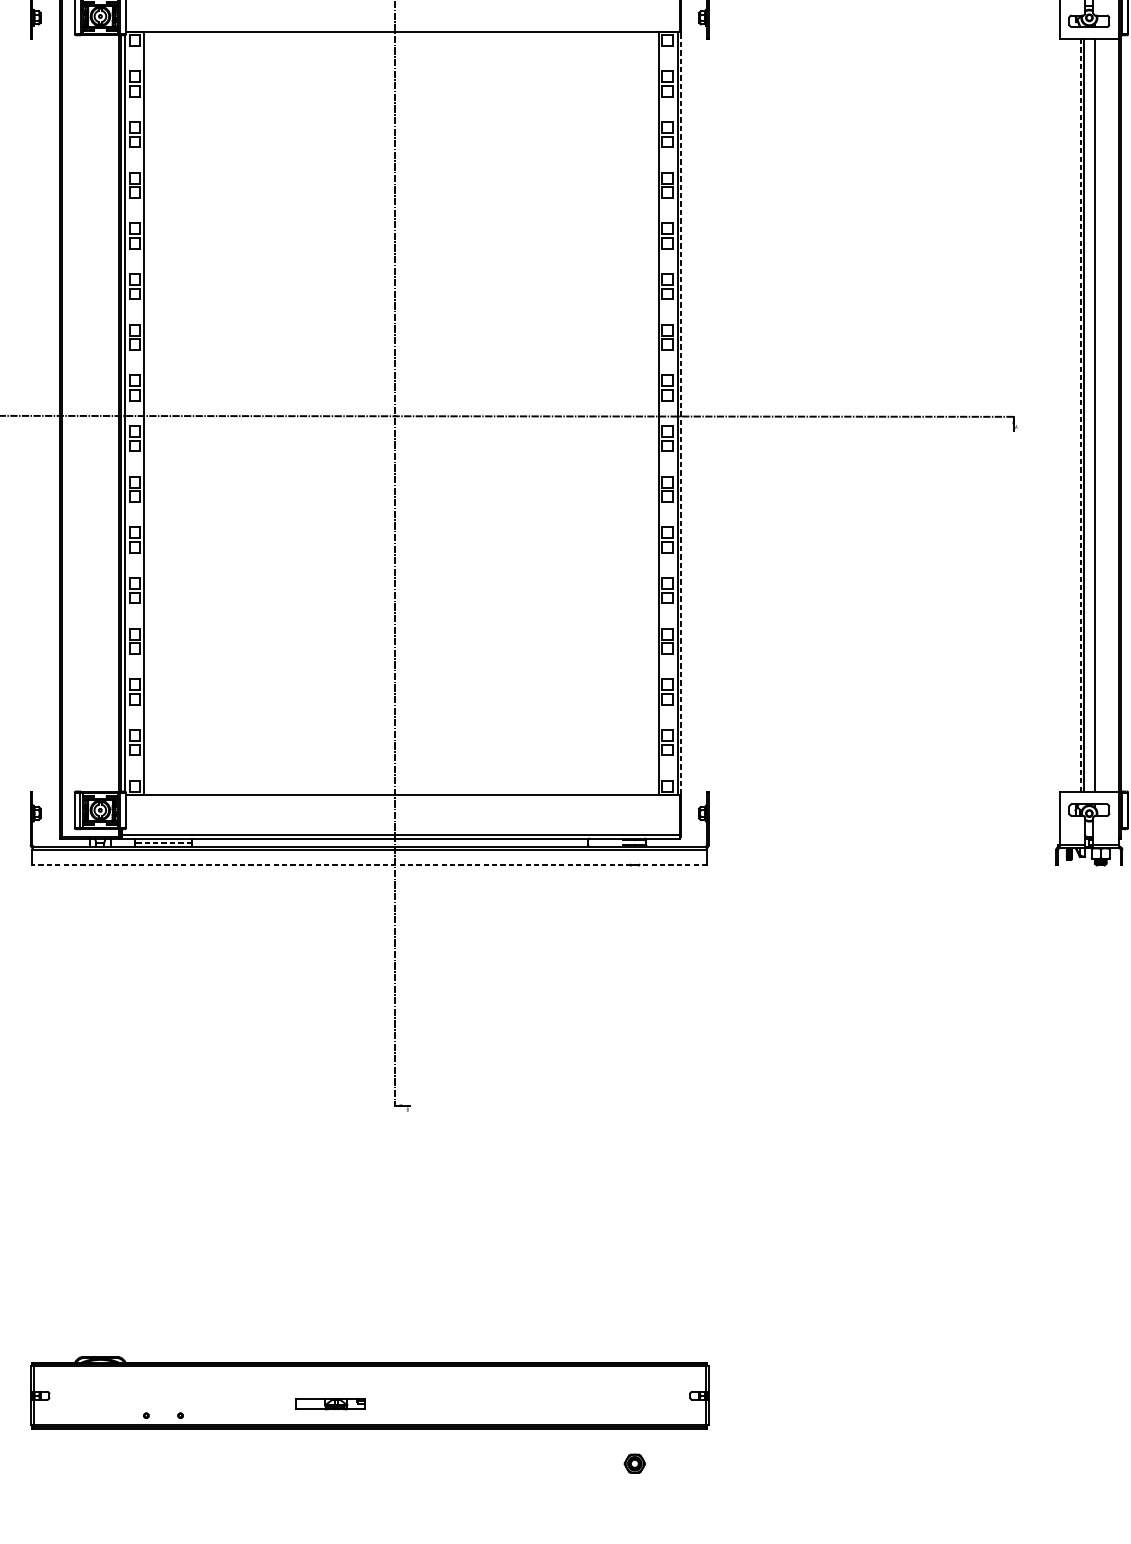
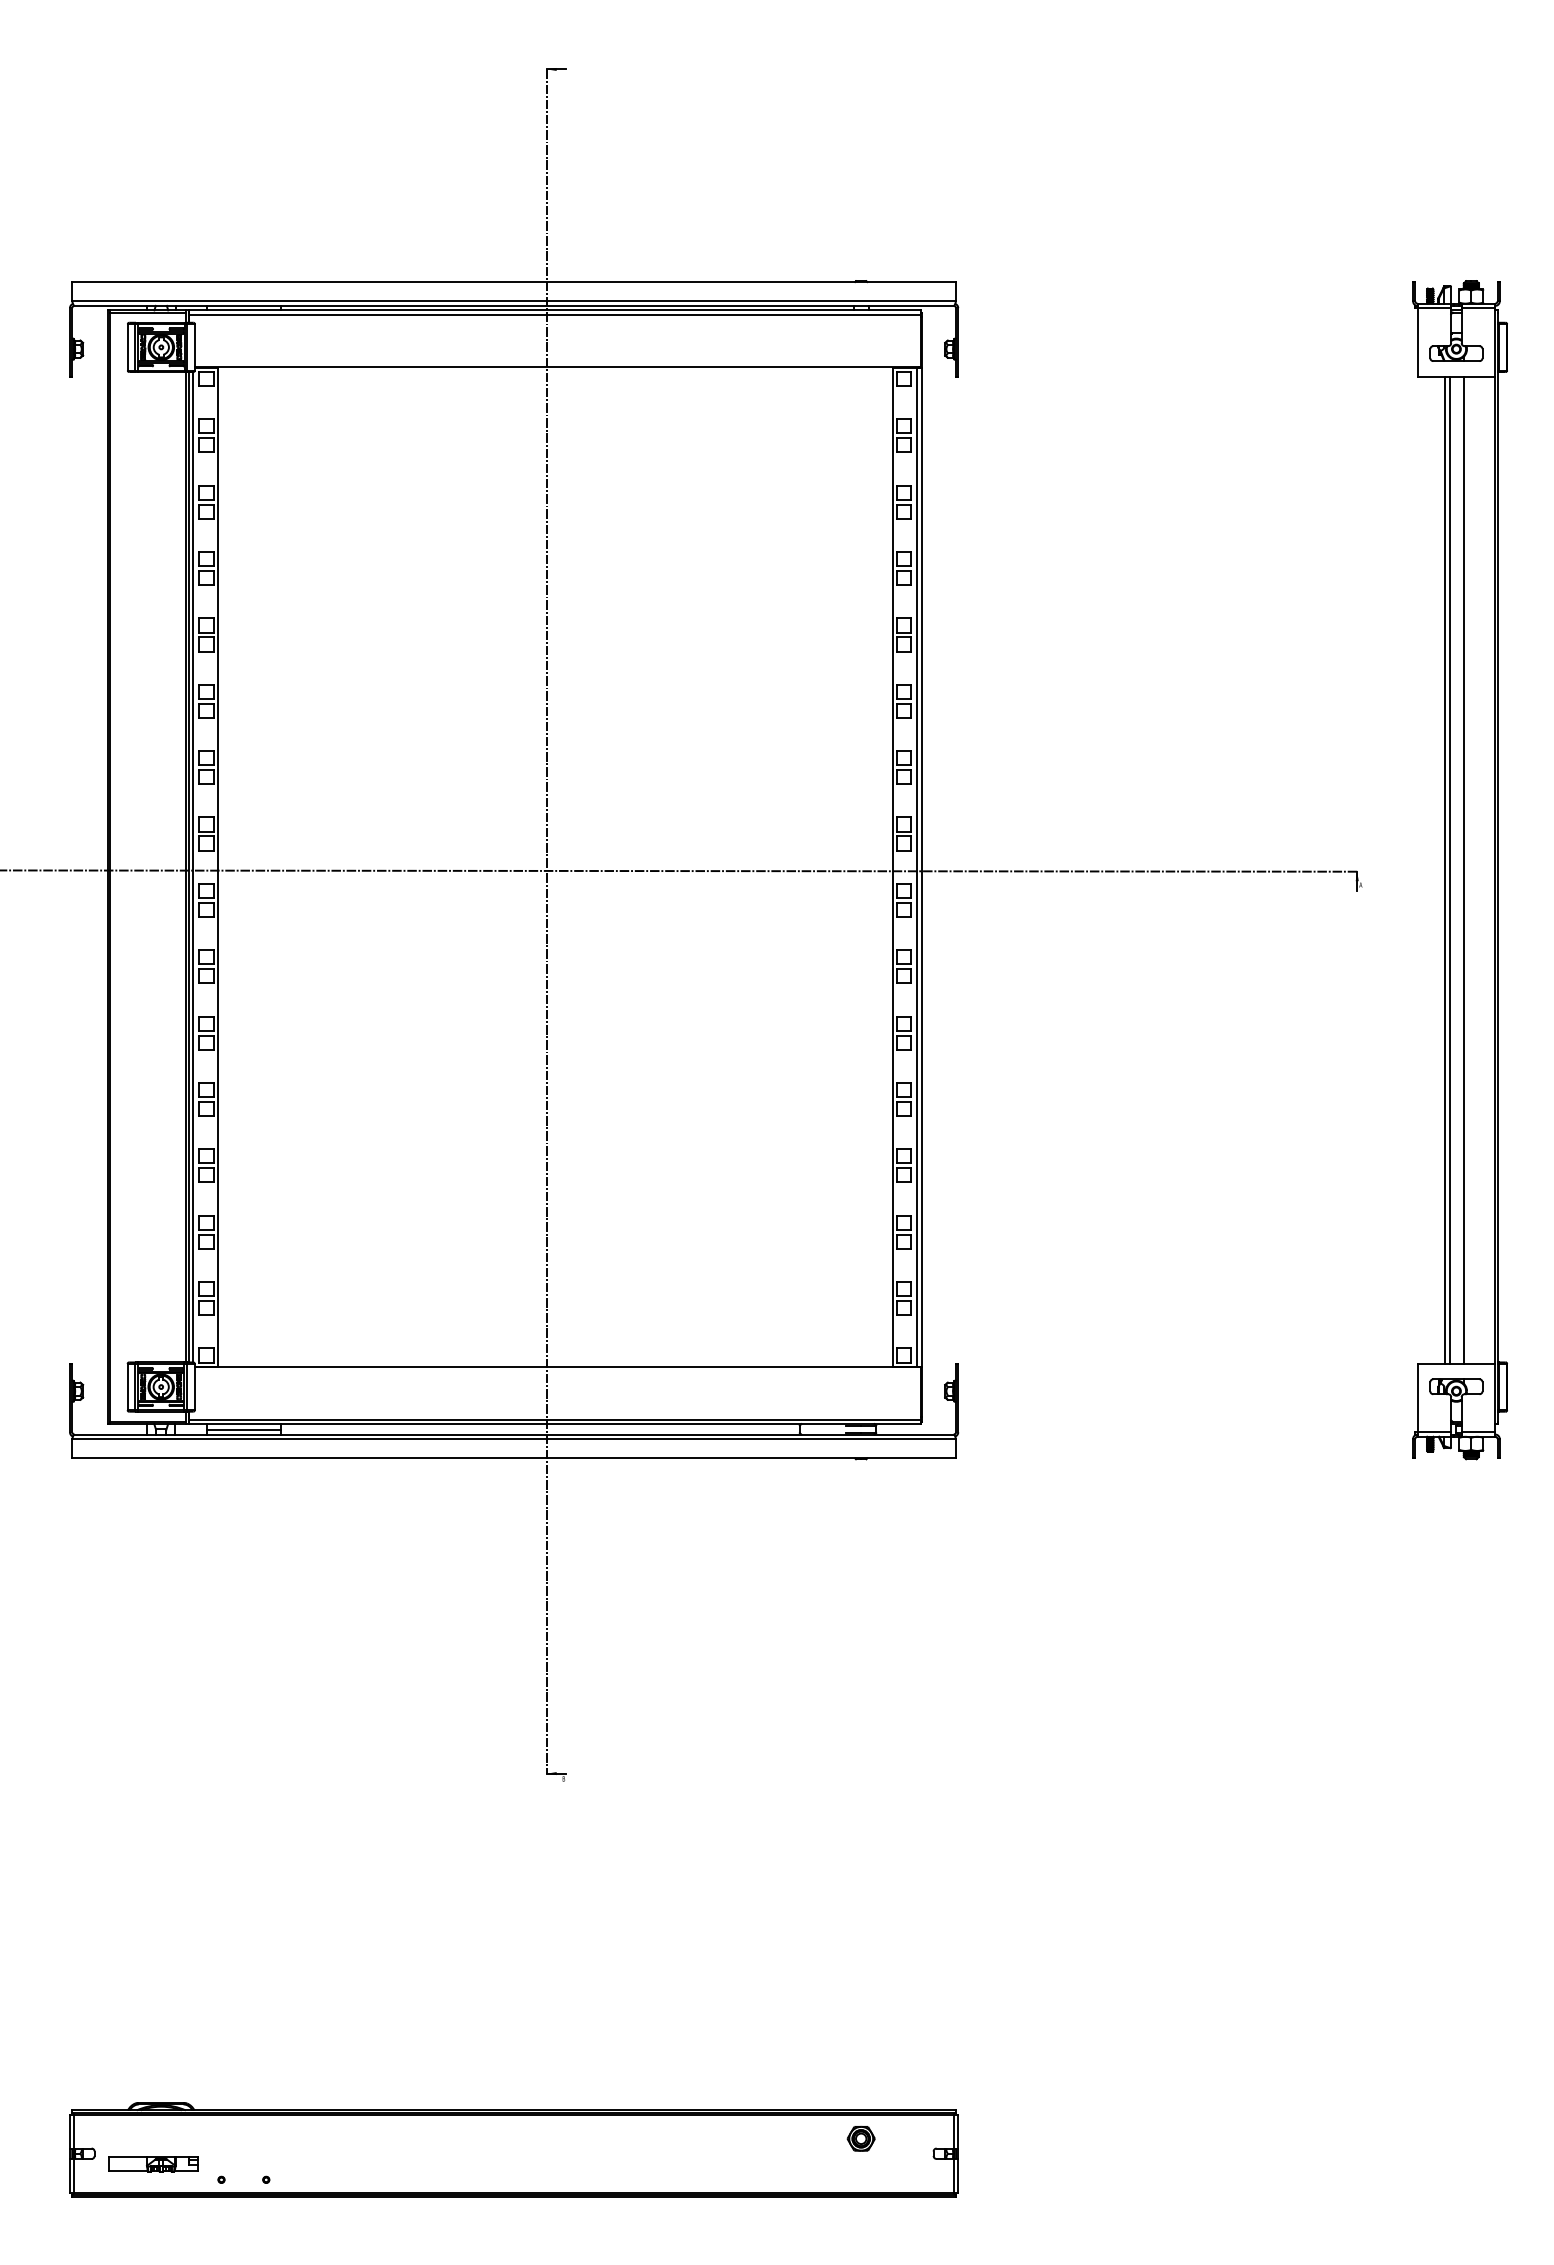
line: (680, 412) -> (921, 866), dashed -> solid
line: (1081, 415) -> (1445, 870), dashed -> solid
line: (163, 843) -> (243, 1430), dashed -> solid
line: (370, 864) -> (514, 1458), dashed -> solid
part: (330, 1404) -> (153, 2164), moved
part: (634, 1463) -> (860, 2138), moved

